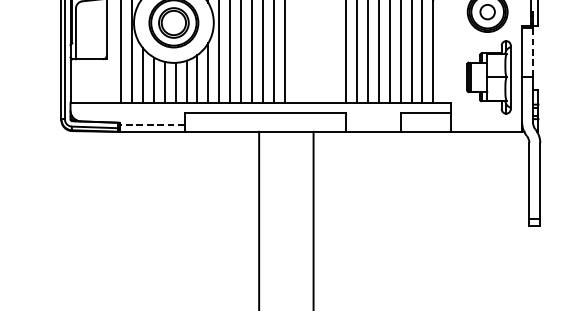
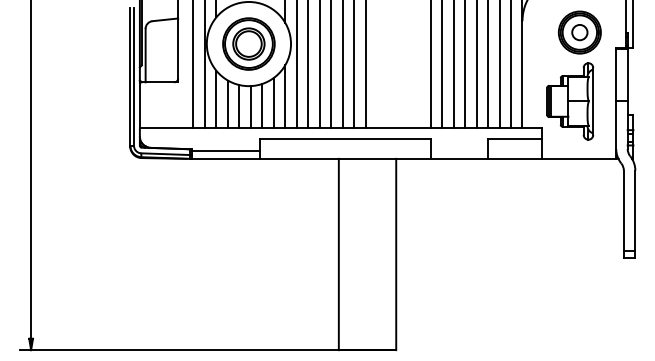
line: (532, 52) -> (627, 75), dashed -> solid
part: (489, 77) -> (570, 101), moved
line: (151, 124) -> (225, 151), dashed -> solid

